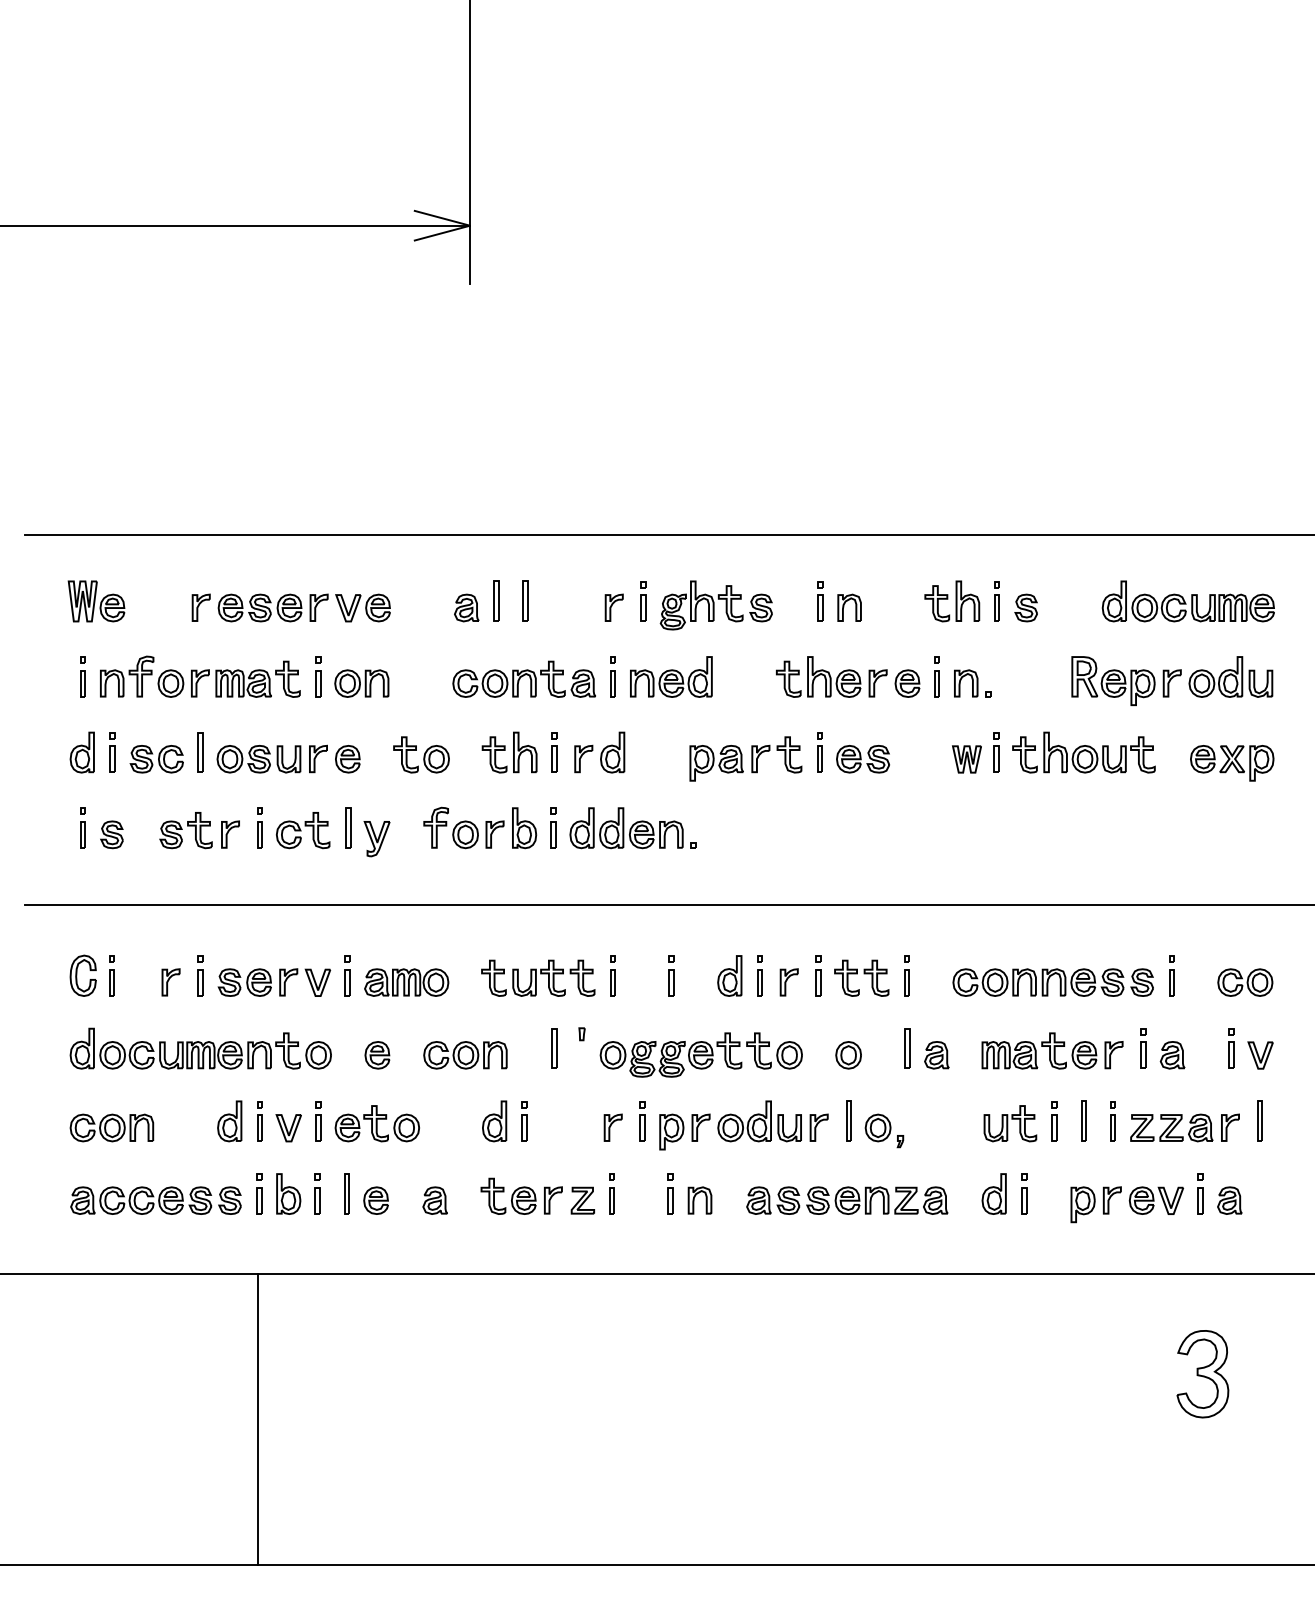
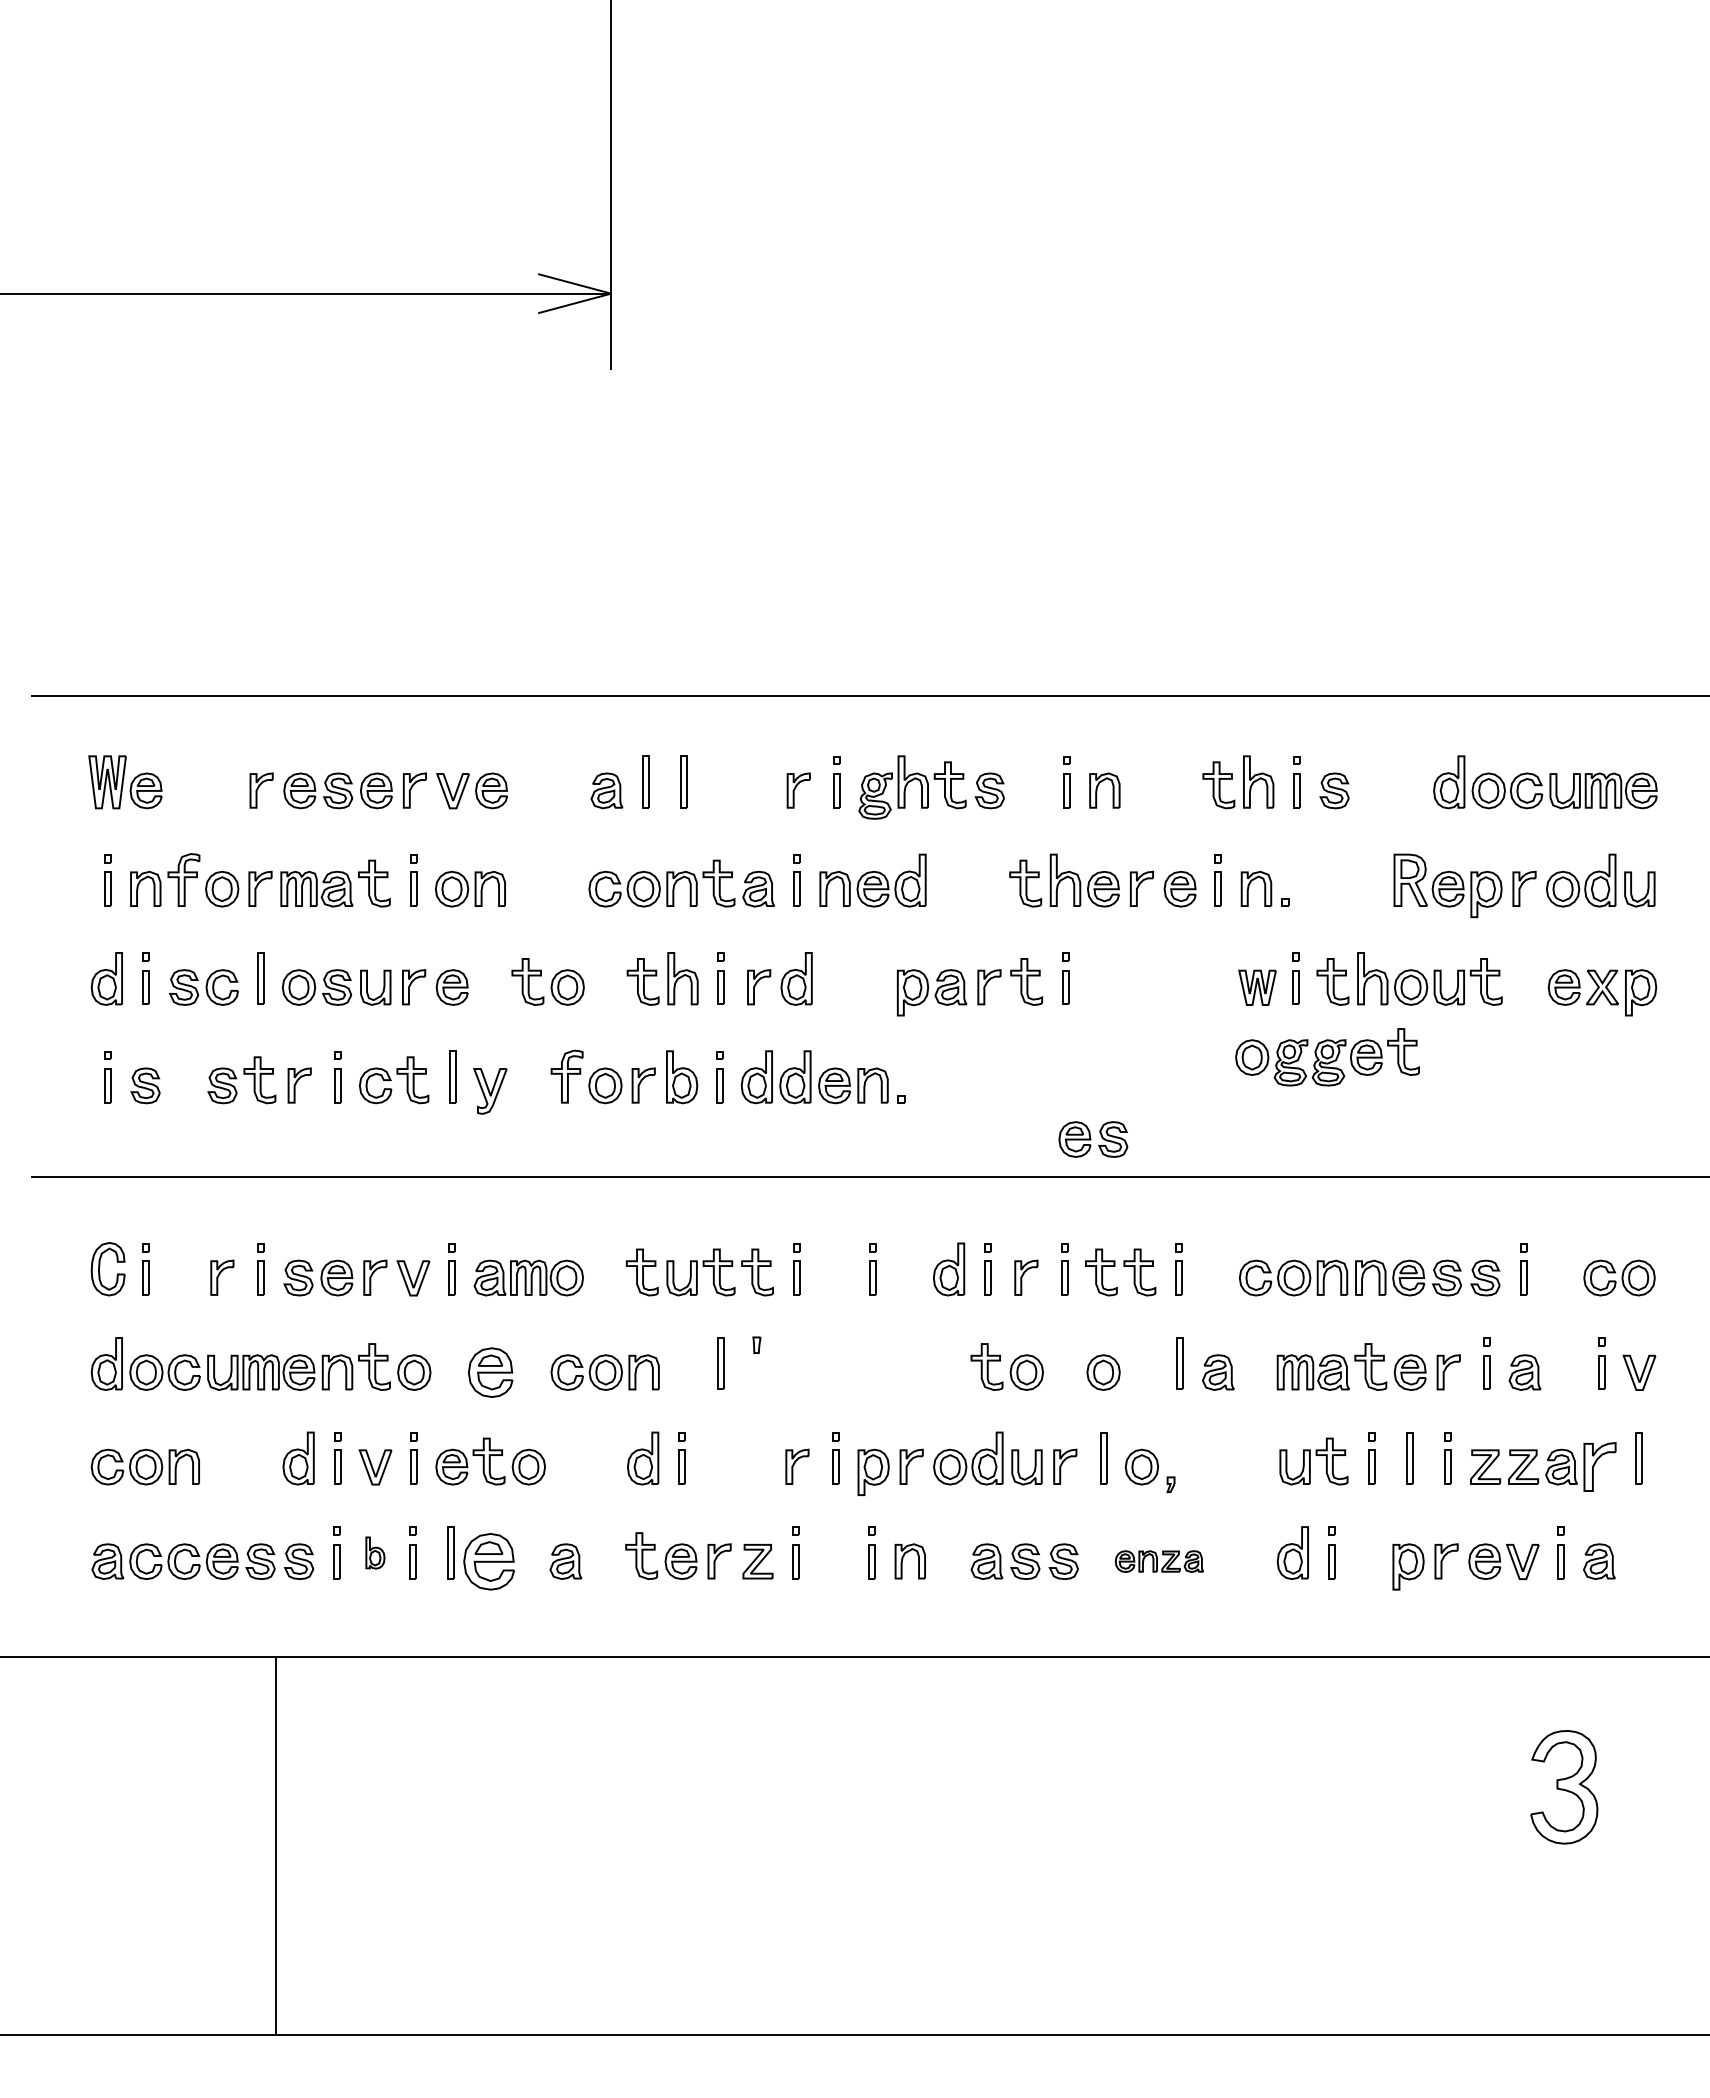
part: (863, 759) -> (1093, 1139), moved
part: (377, 1055) -> (490, 1372), size x1.4
part: (670, 1055) -> (1327, 1057), moved
part: (1230, 1127) -> (1600, 1466), size x1.4
part: (288, 1193) -> (375, 1552), size x0.6
part: (375, 1200) -> (488, 1561), size x1.6
part: (891, 1200) -> (1159, 1561), size x0.6
line: (257, 1418) -> (275, 1845), moved

